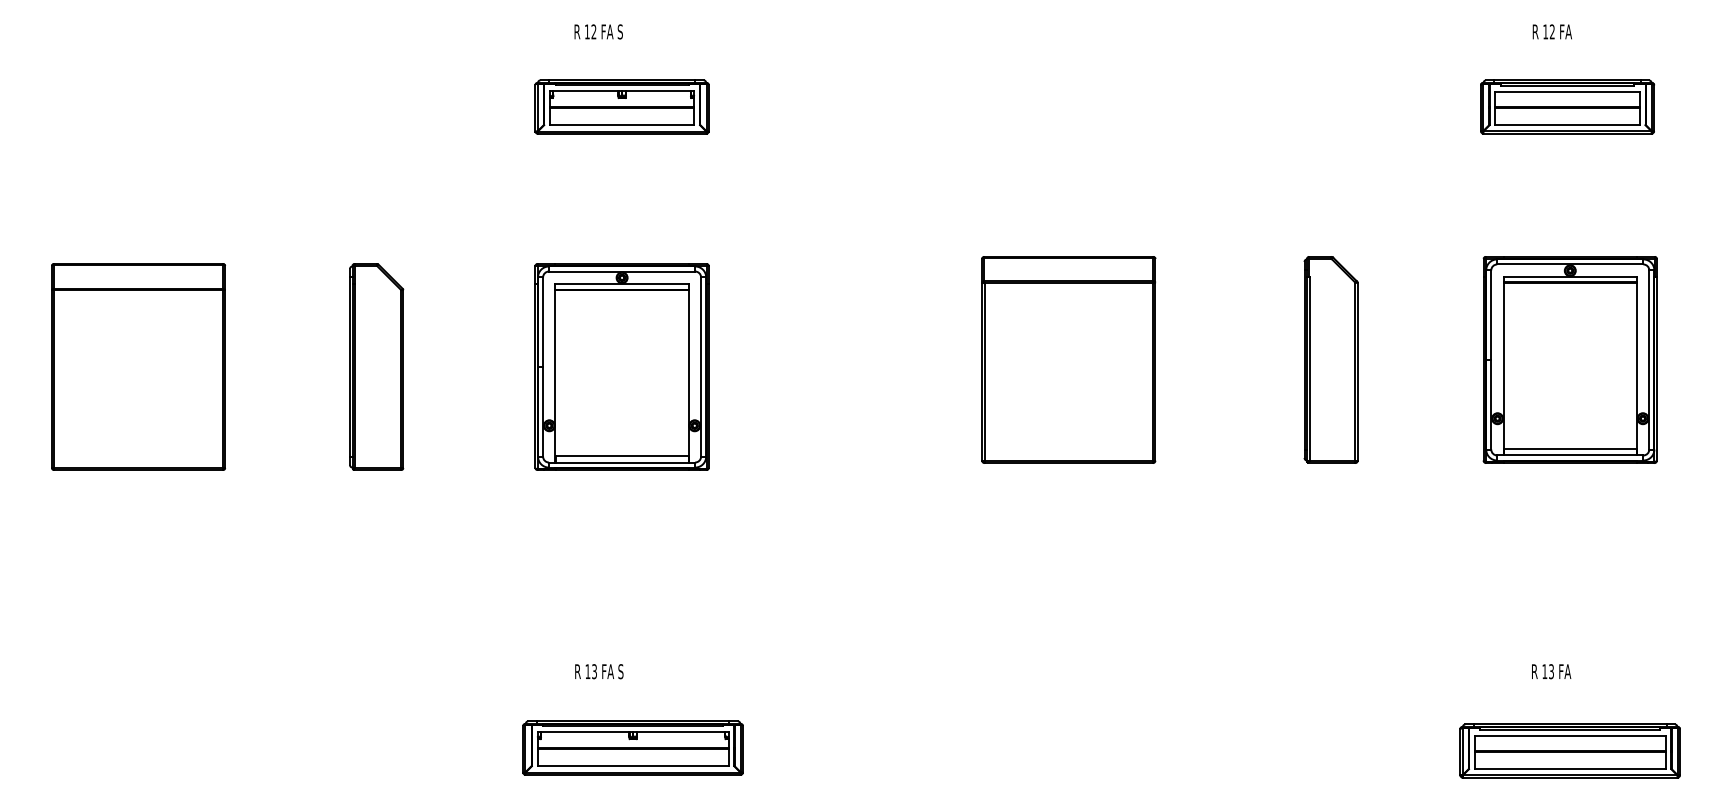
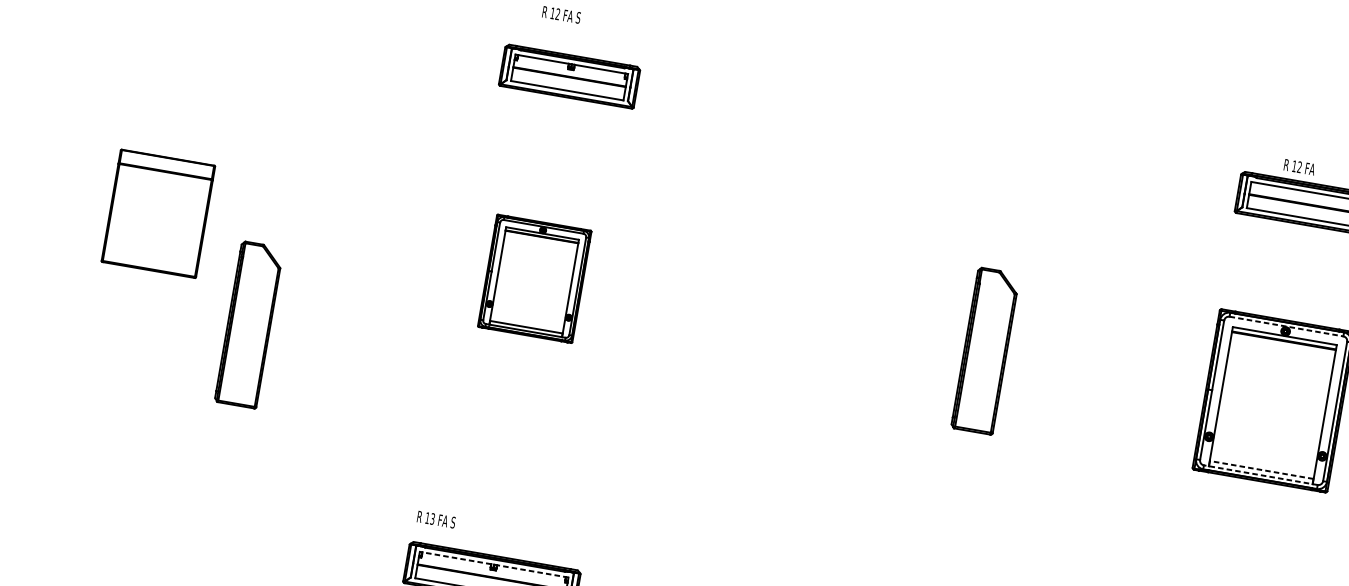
text: (1551, 31) -> (1299, 166), moved
line: (1570, 264) -> (1286, 326), solid -> dashed
part: (1068, 359) -> (883, 333), removed
part: (1330, 359) -> (985, 350), moved
part: (138, 366) -> (158, 213), size x0.7
part: (376, 366) -> (249, 324), moved
part: (621, 366) -> (534, 278), size x0.7
line: (1570, 448) -> (1261, 469), solid -> dashed
line: (1569, 455) -> (1260, 475), solid -> dashed
text: (599, 671) -> (436, 519), moved
line: (632, 732) -> (493, 564), solid -> dashed

